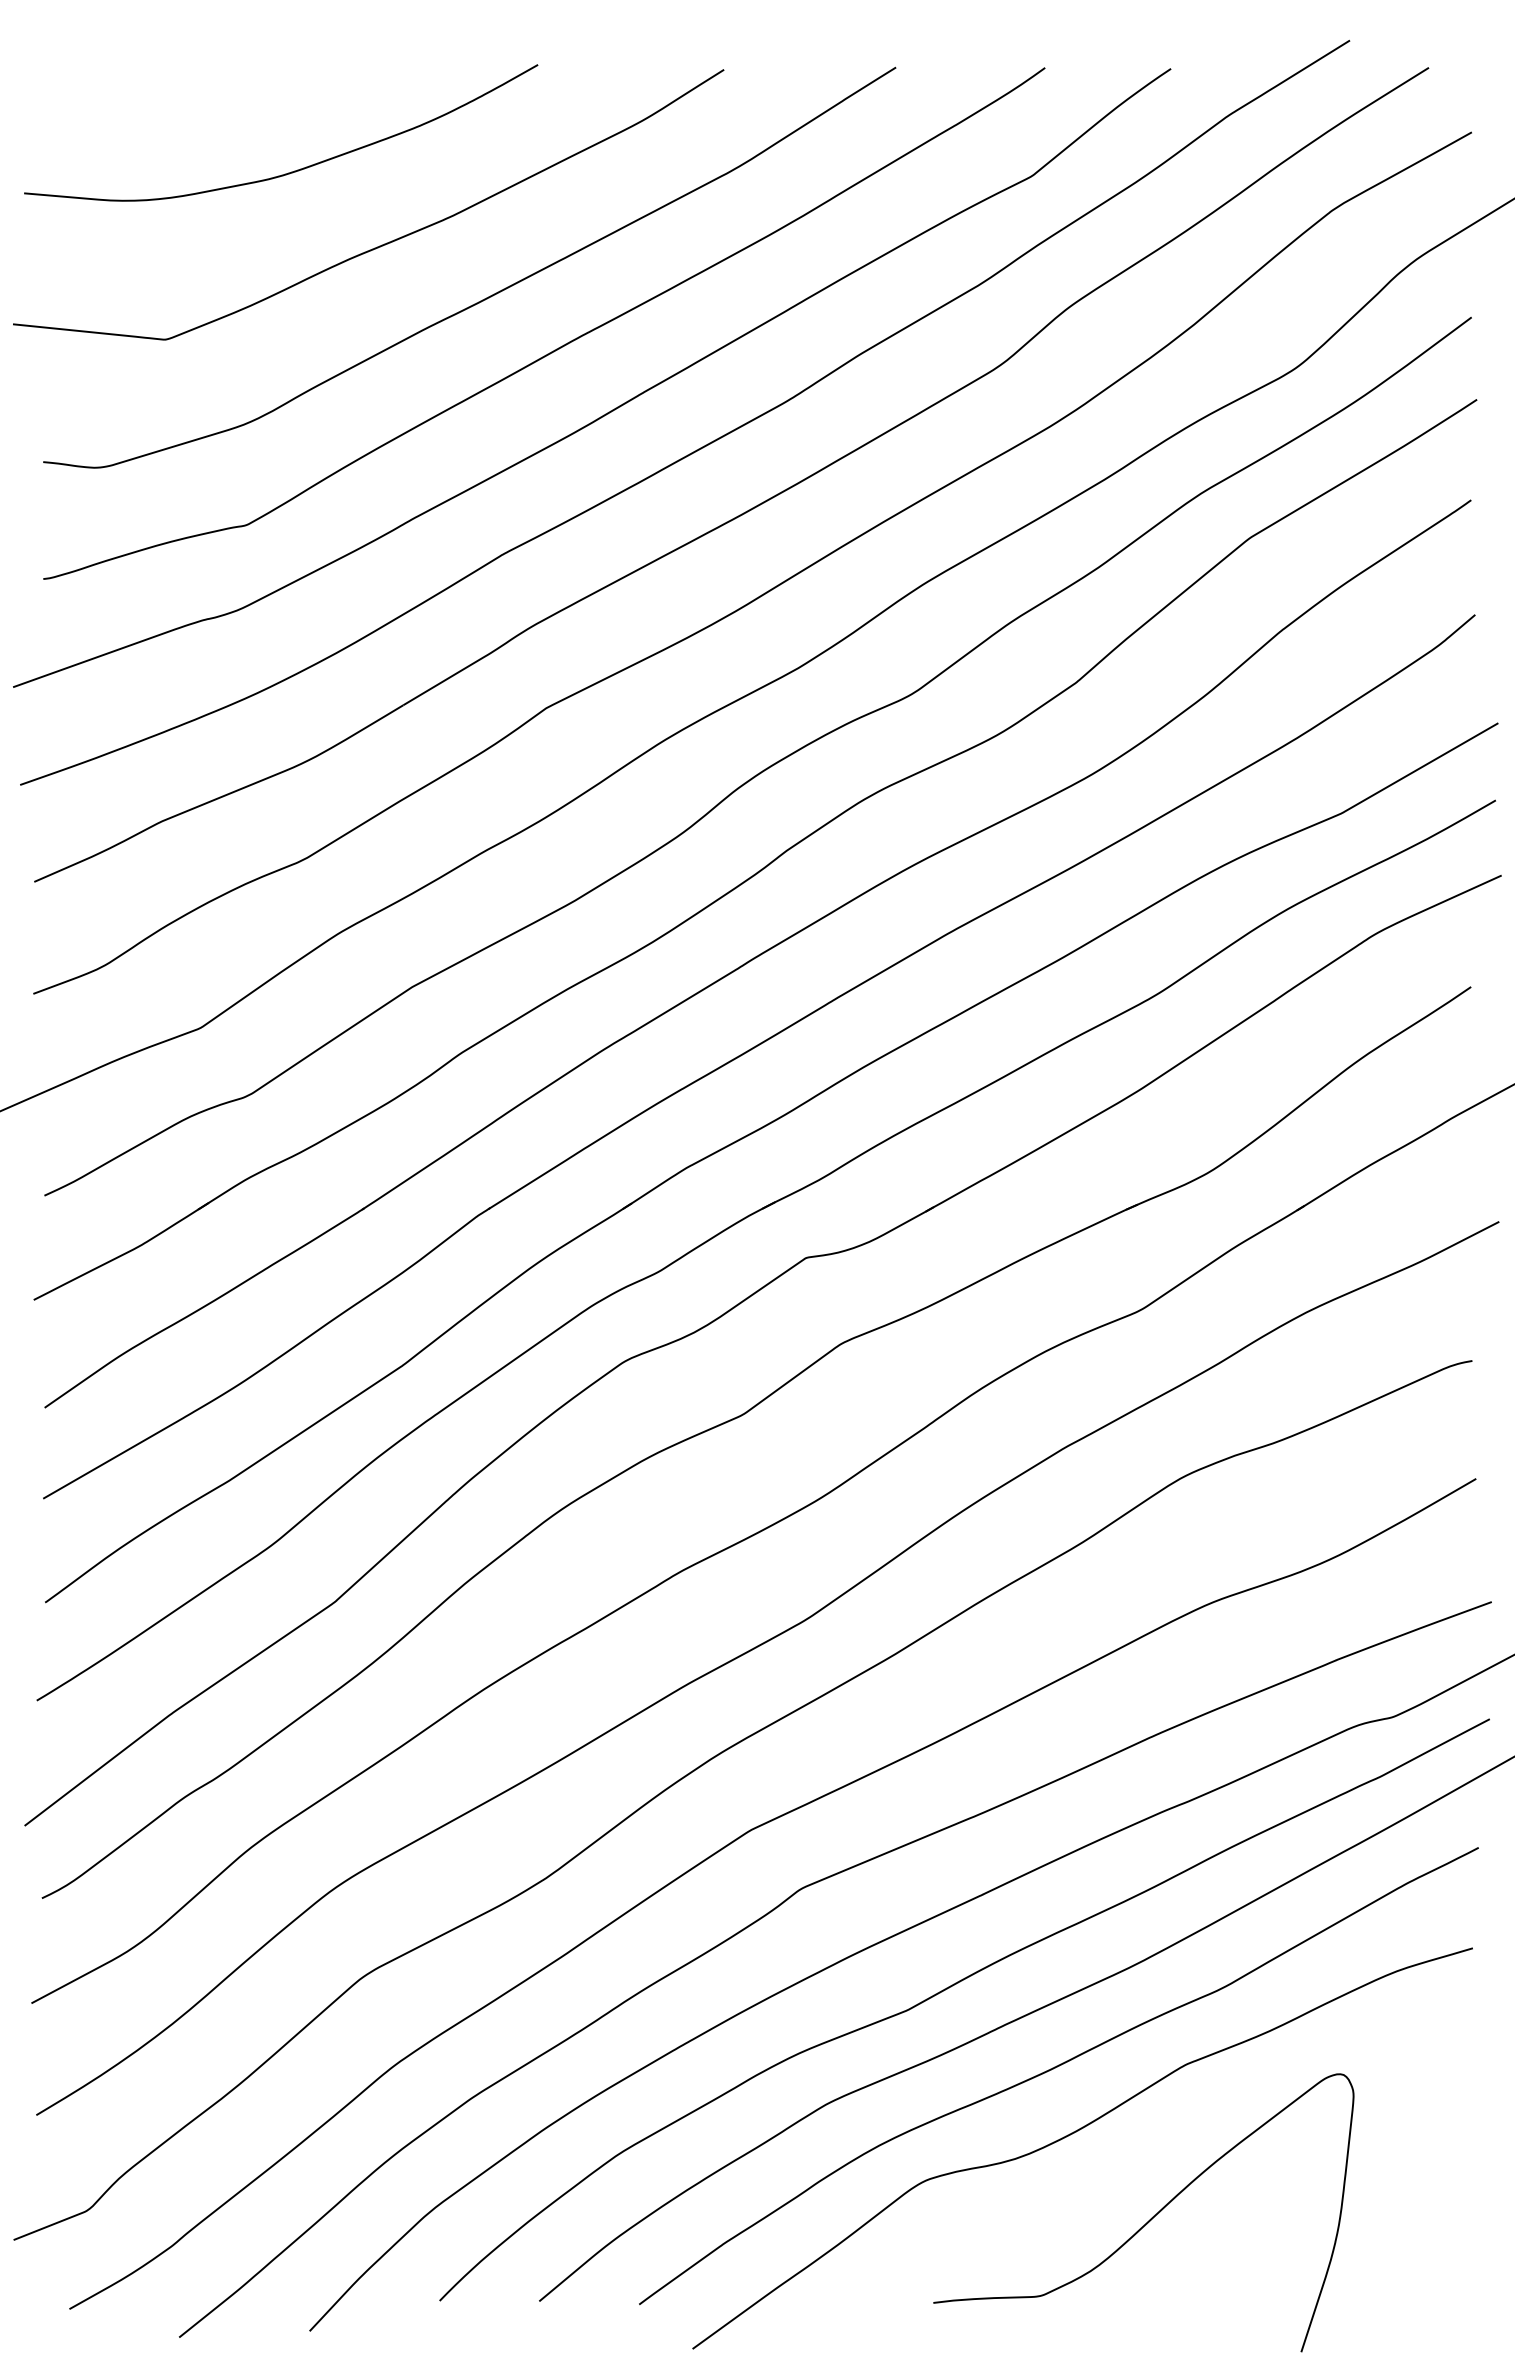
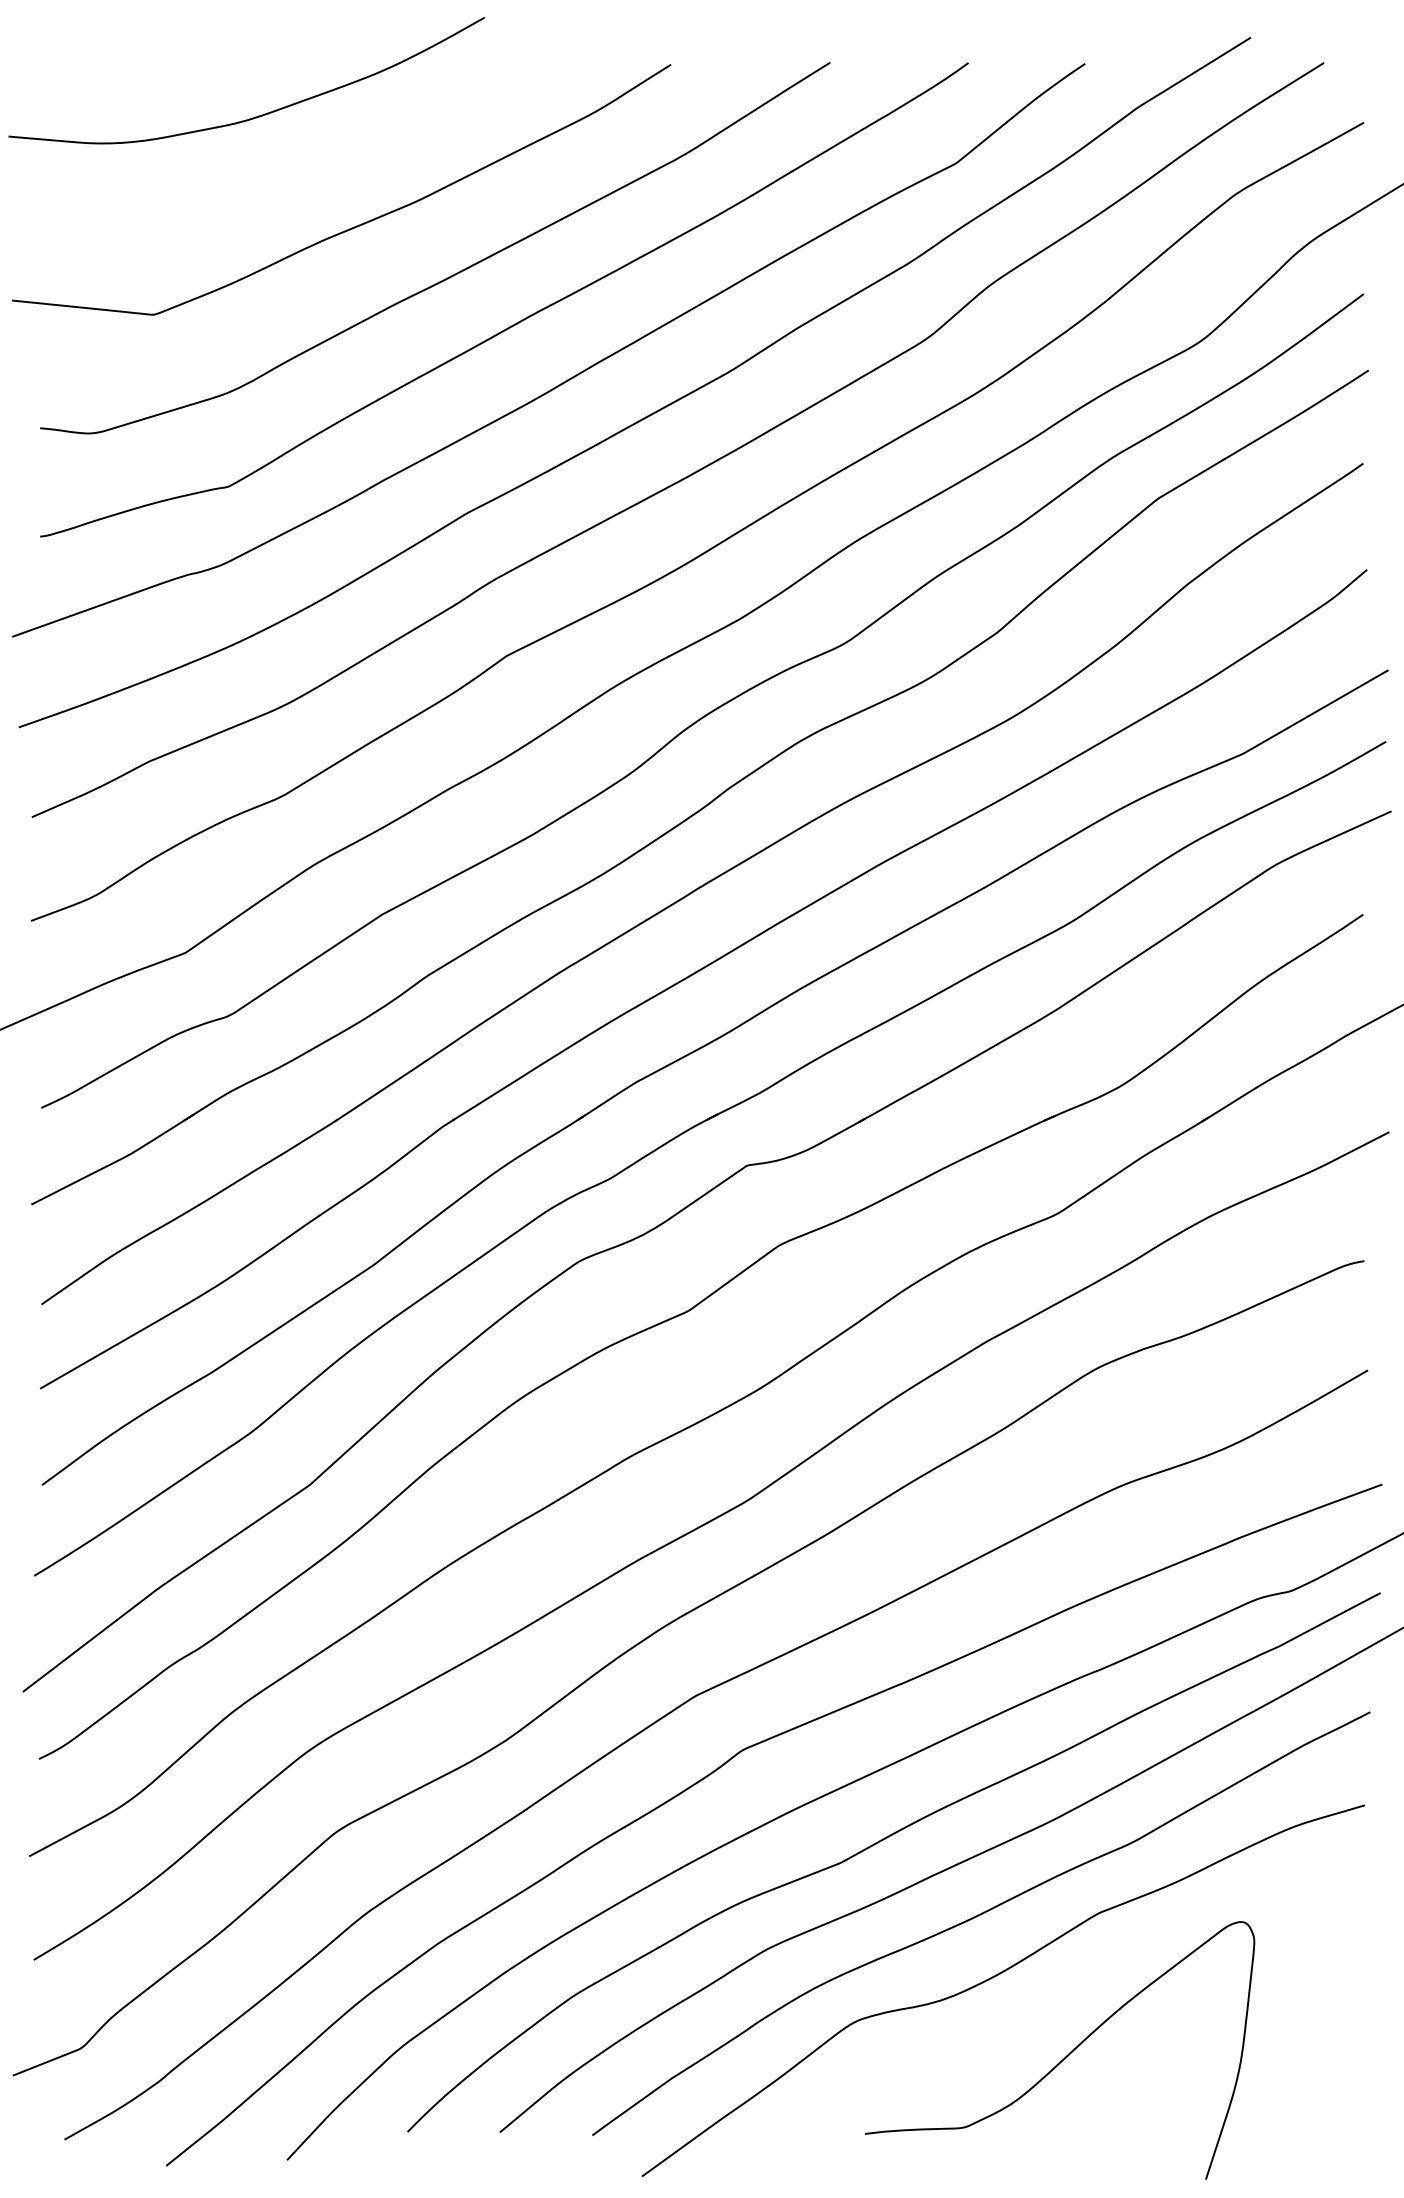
curve: (294, 170) -> (259, 115), moved

